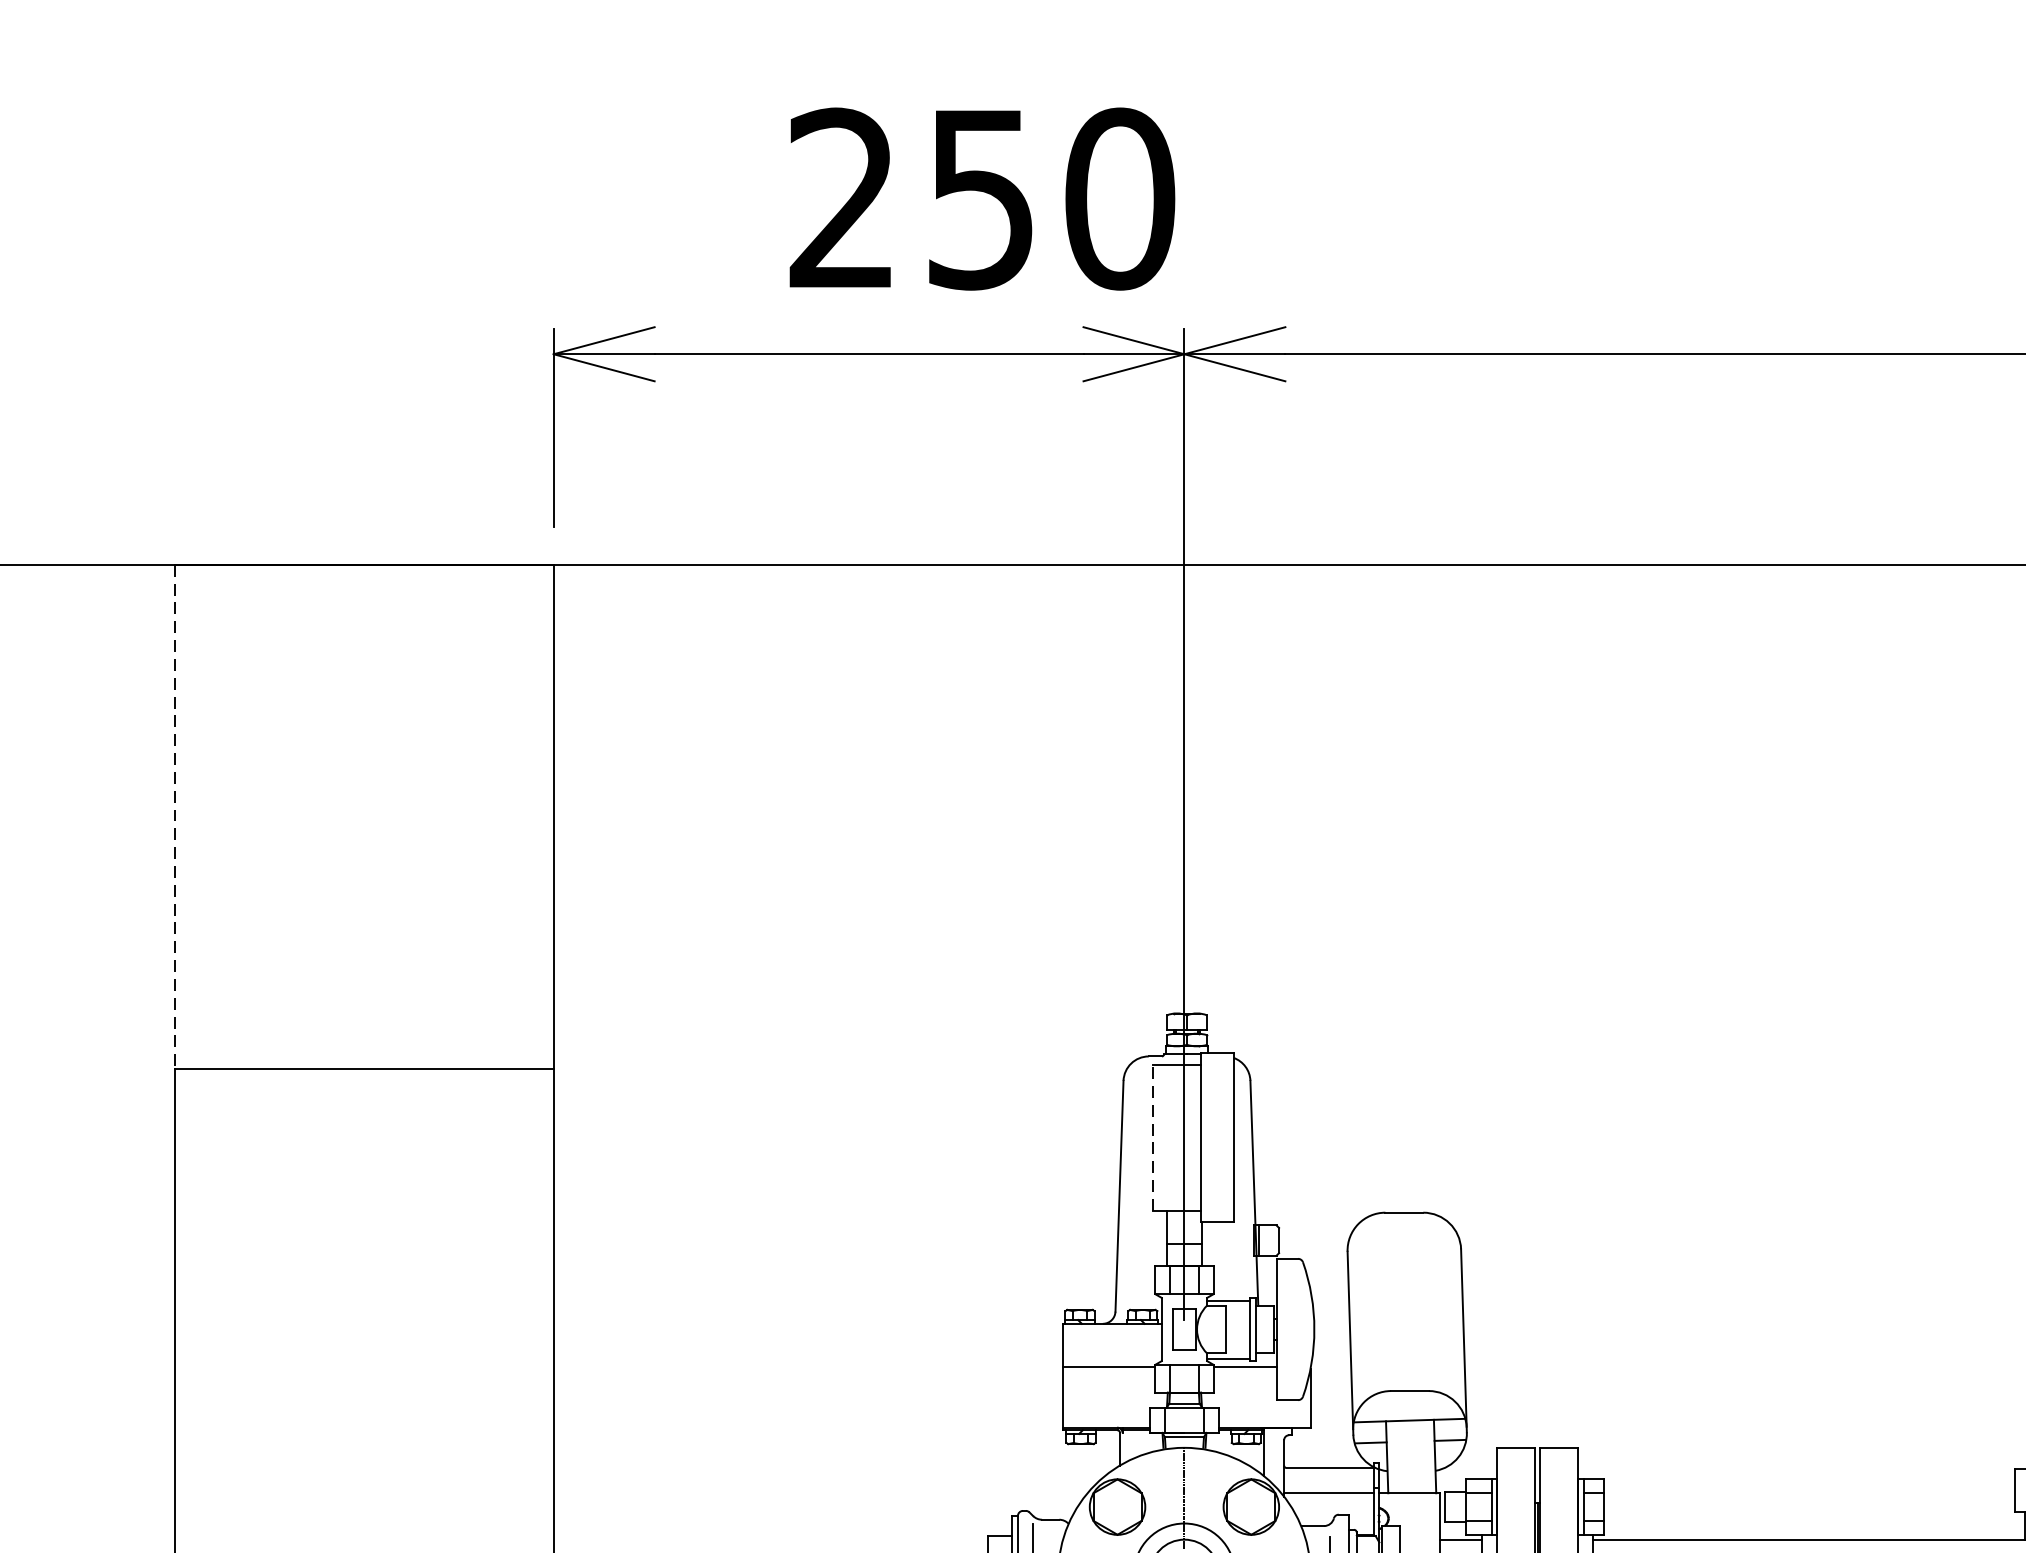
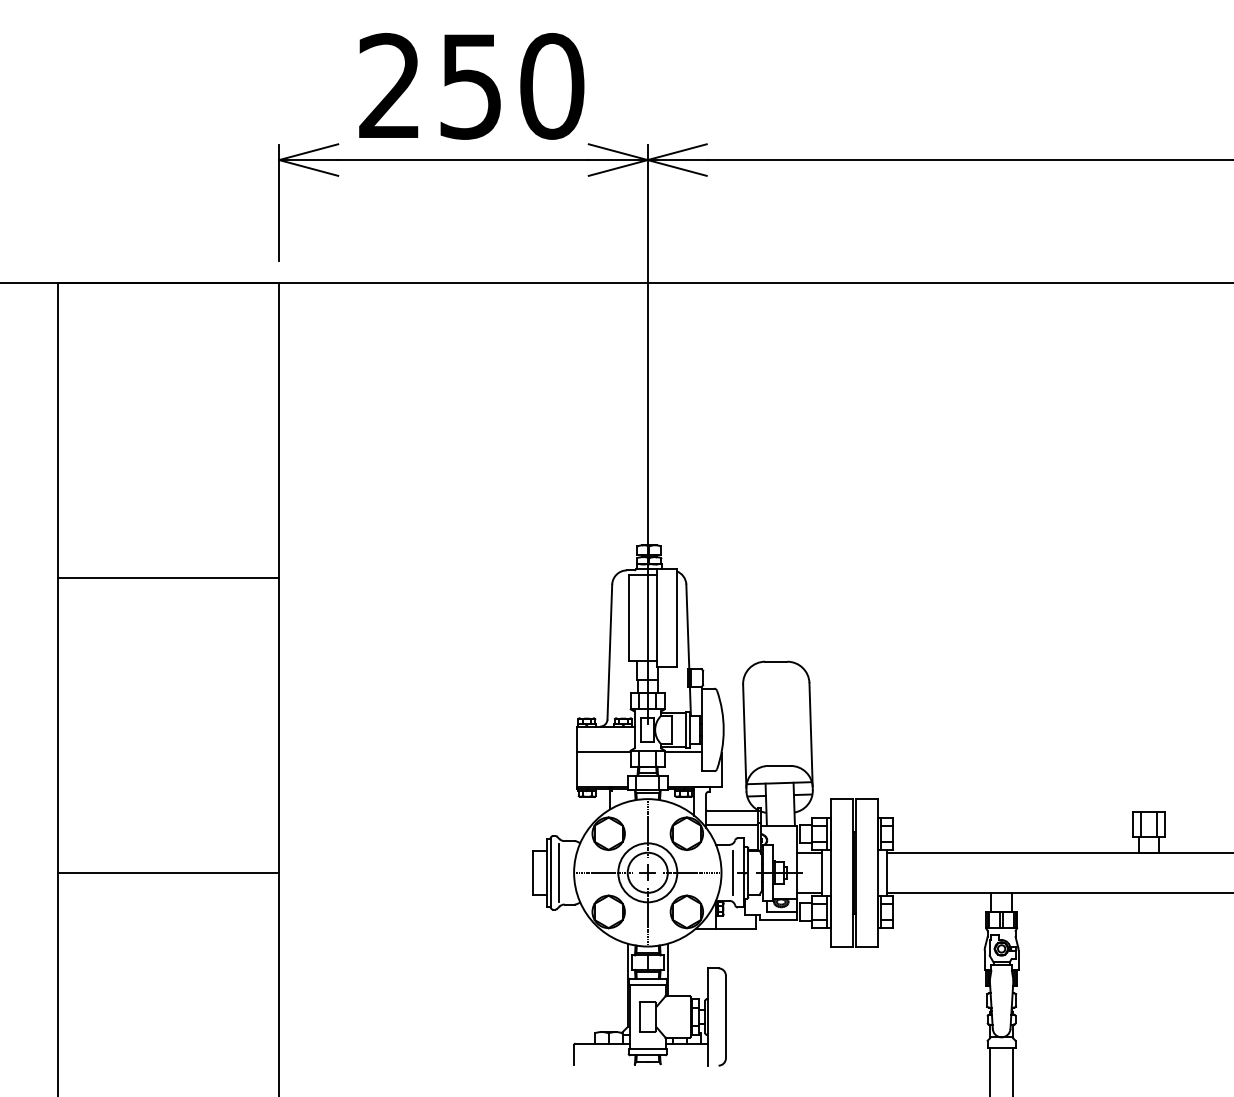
text: (982, 199) -> (471, 86), moved
line: (175, 818) -> (58, 431), dashed -> solid
line: (1153, 1137) -> (629, 617), dashed -> solid

